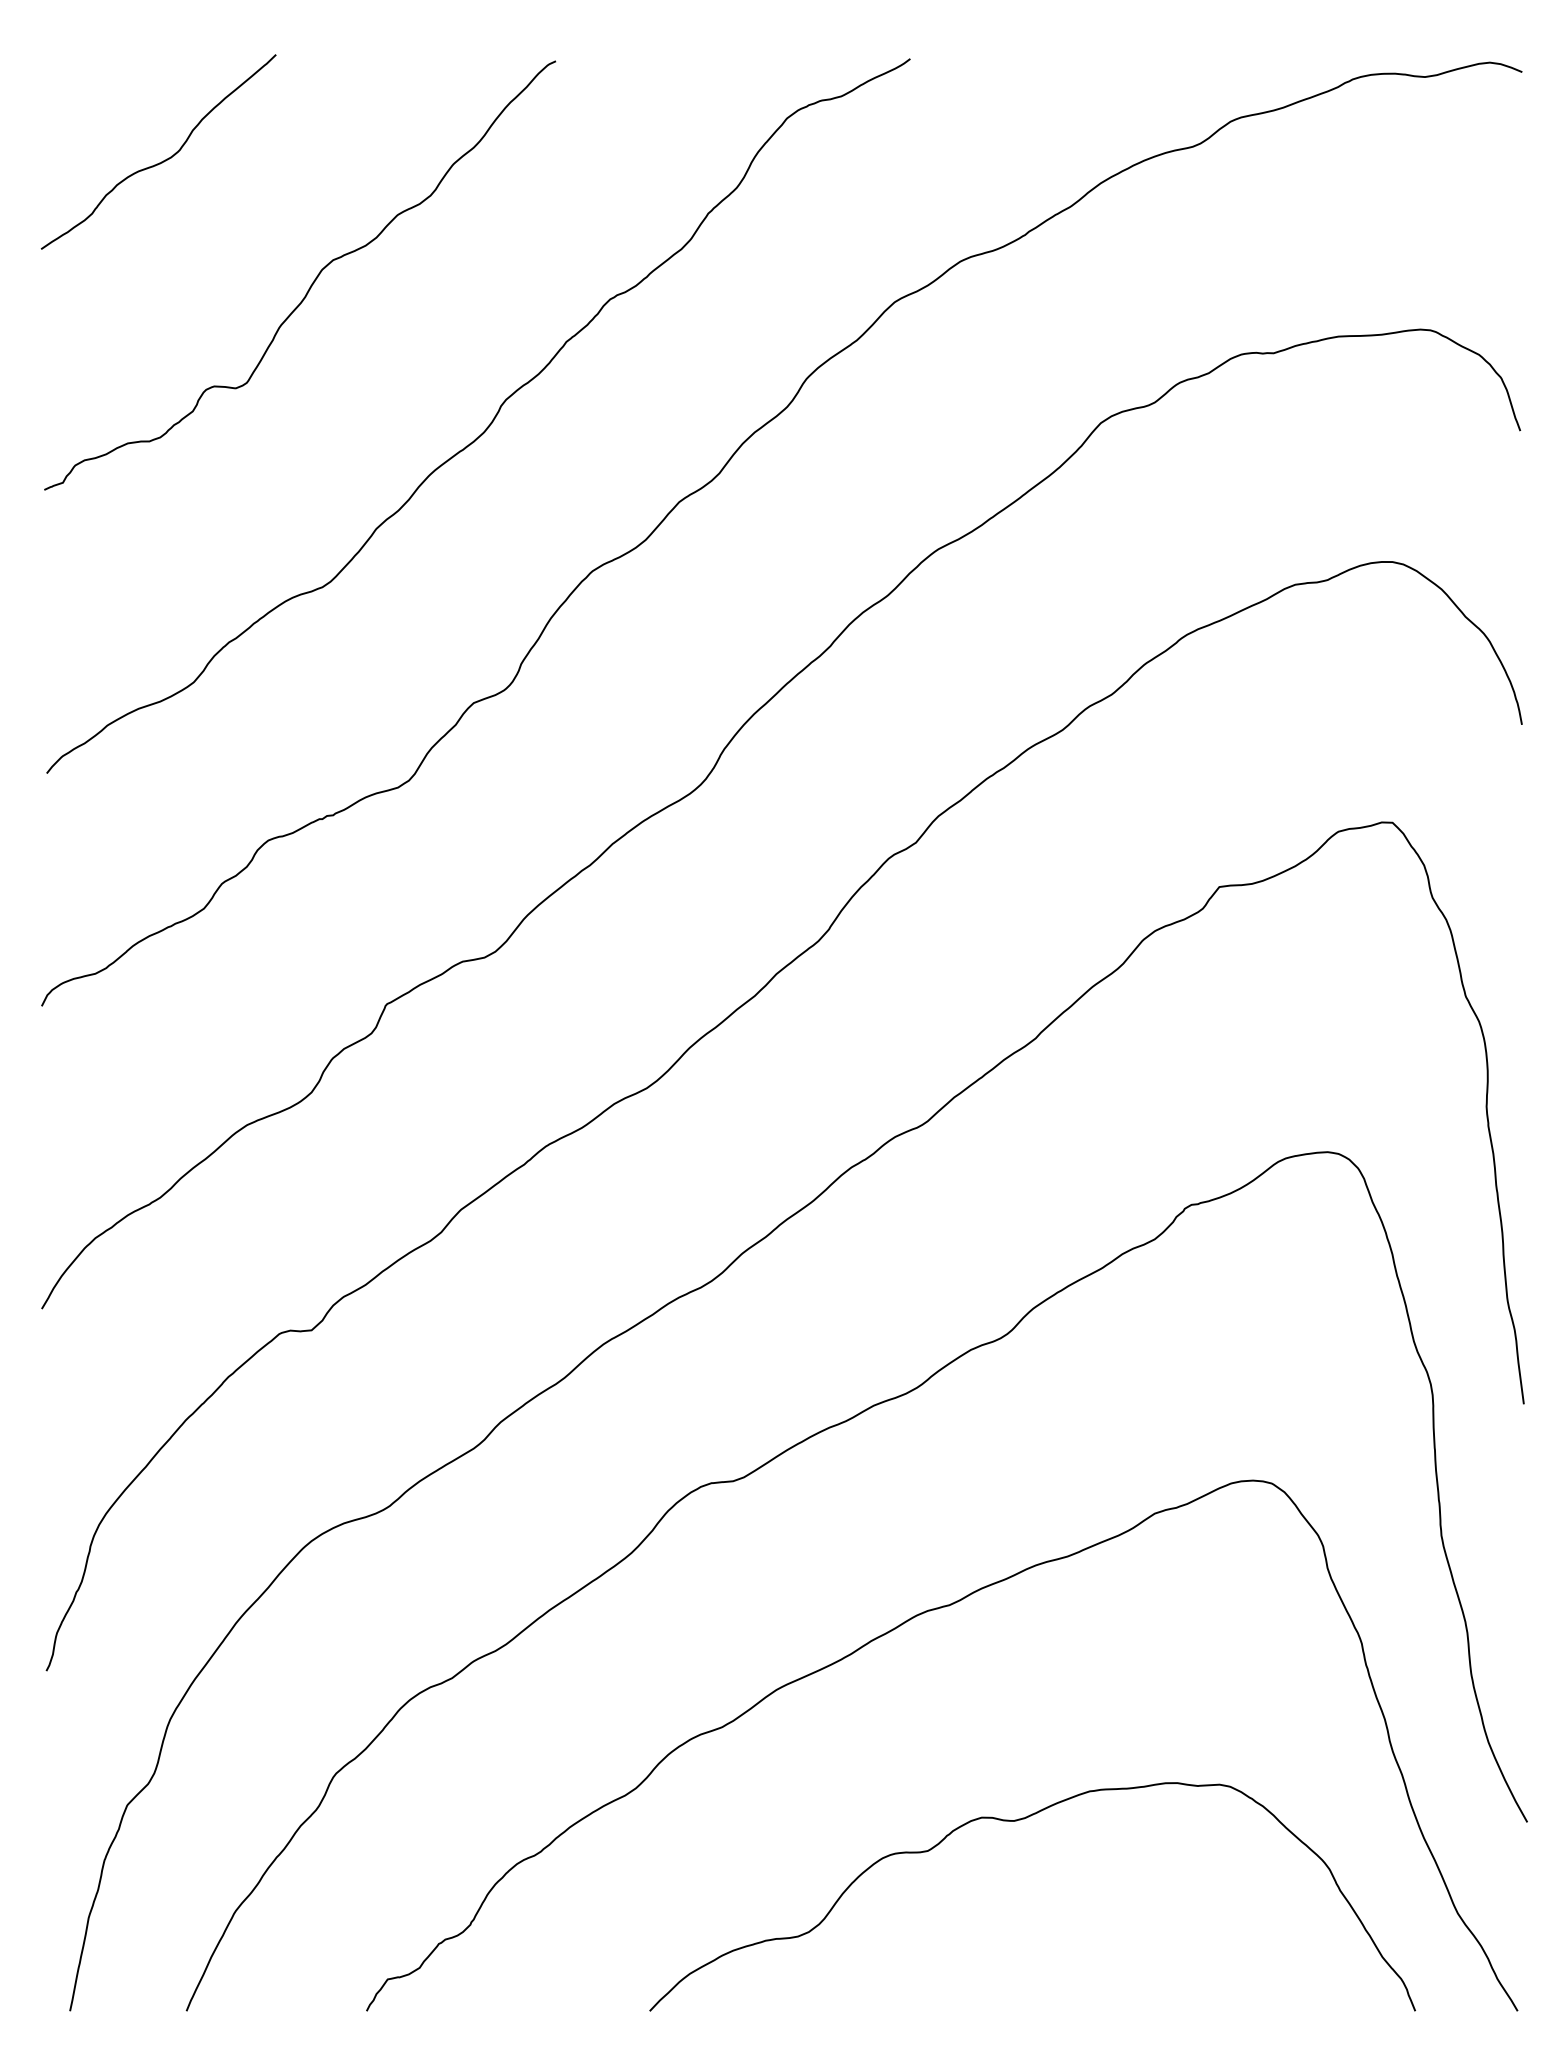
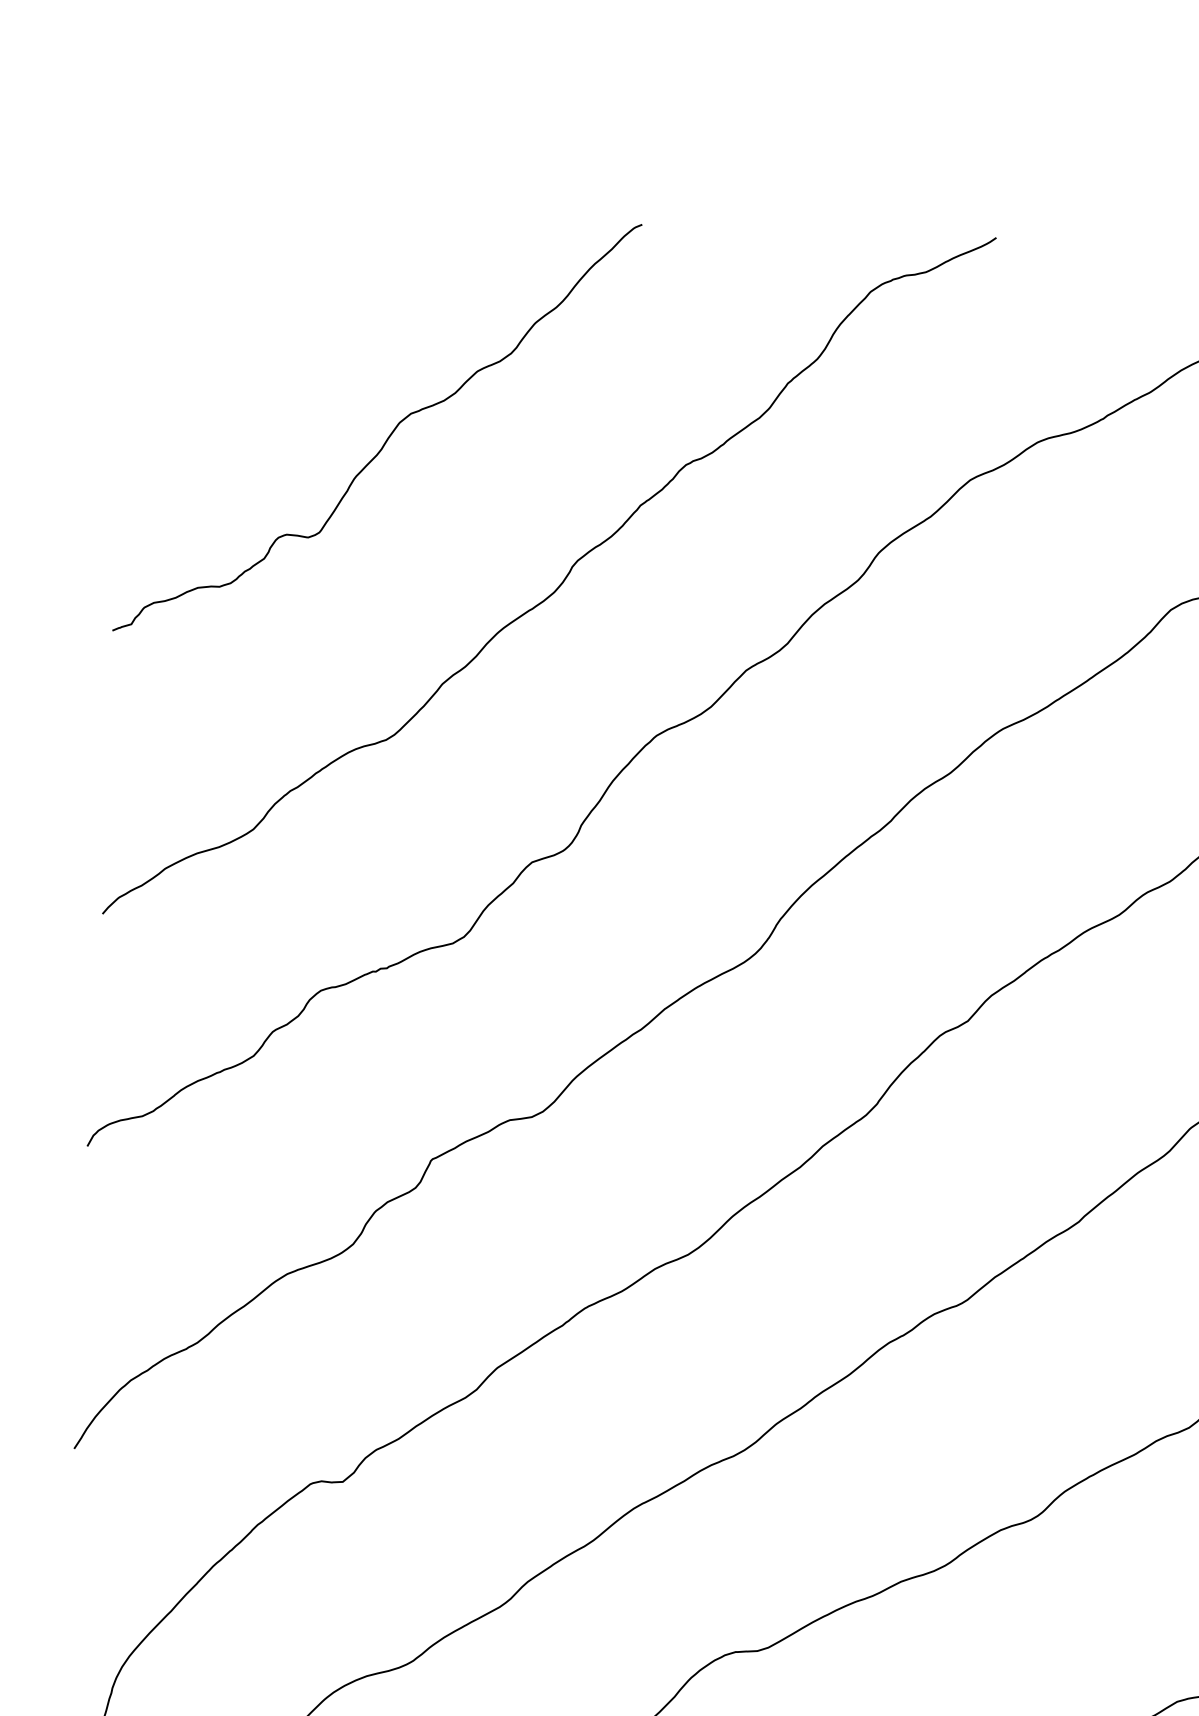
curve: (163, 160) -> (245, 306), removed

